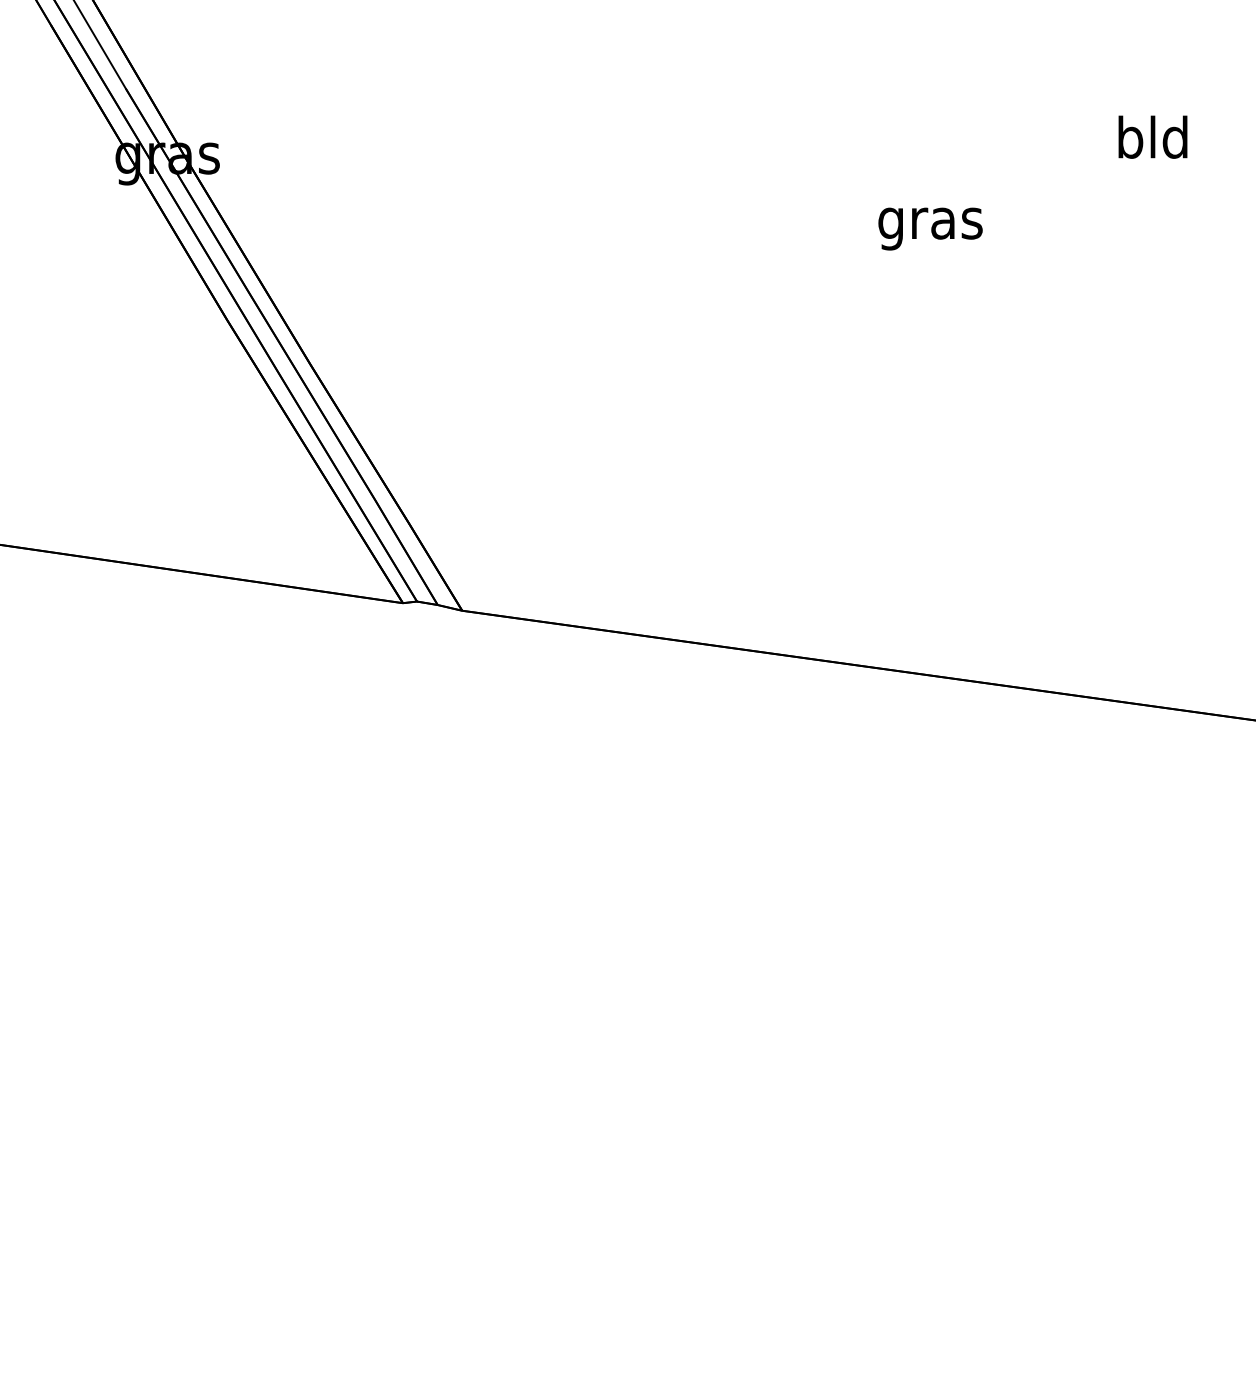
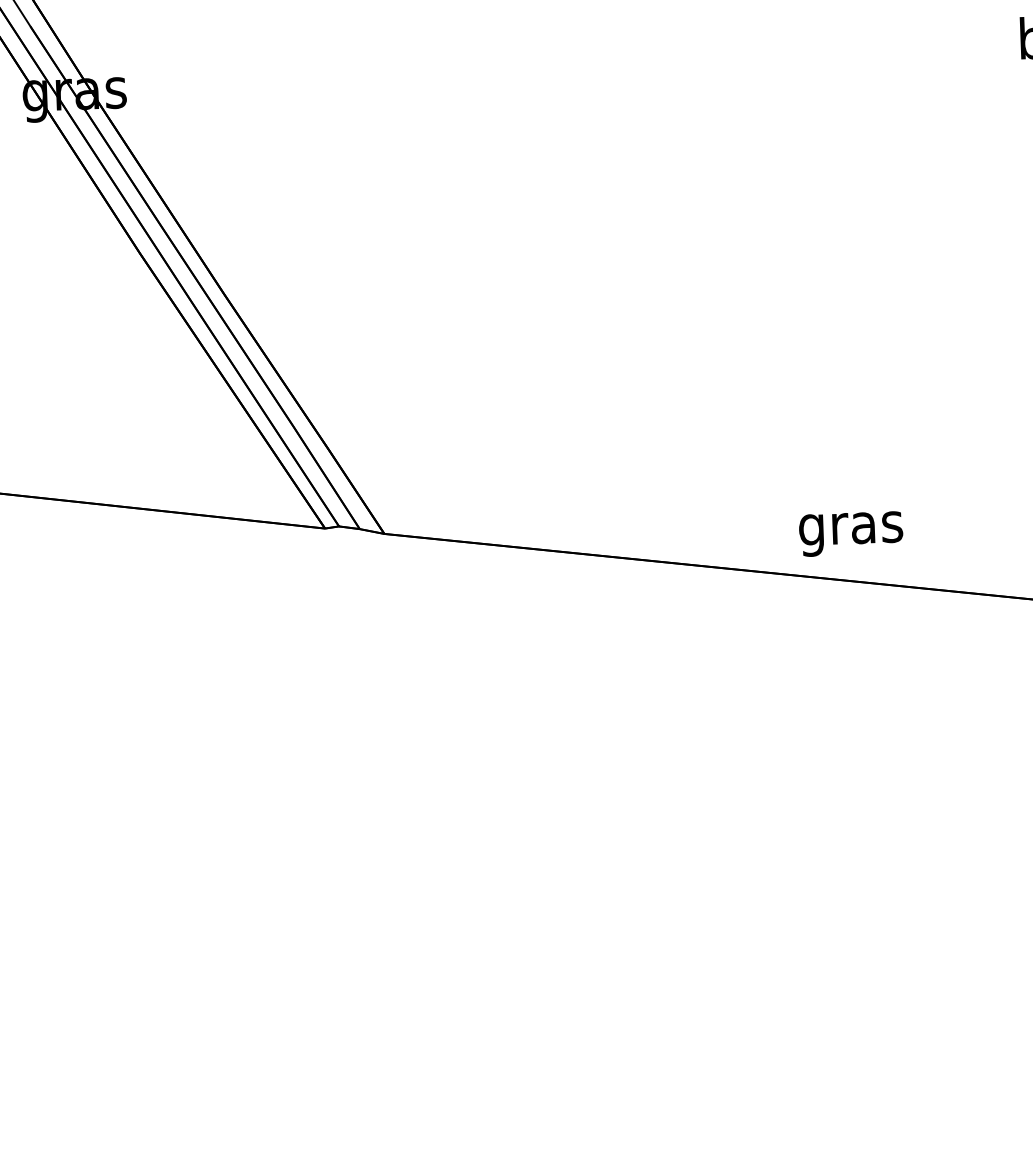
text: (930, 228) -> (851, 533), moved

